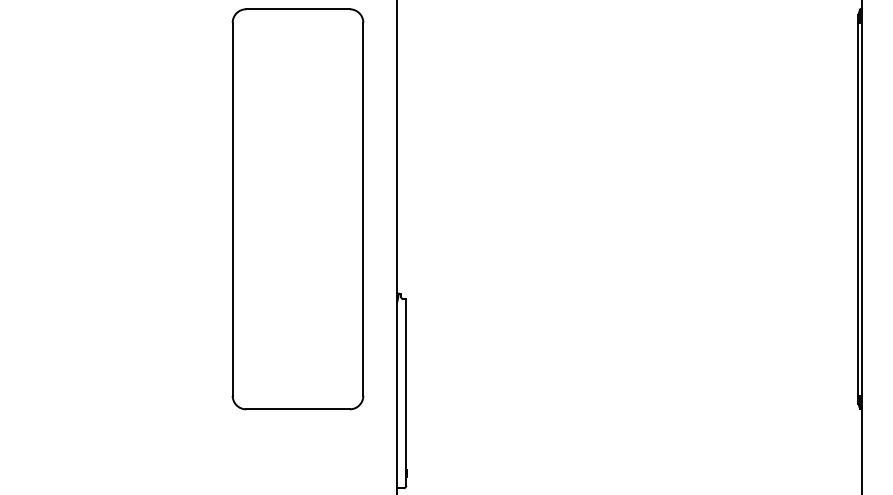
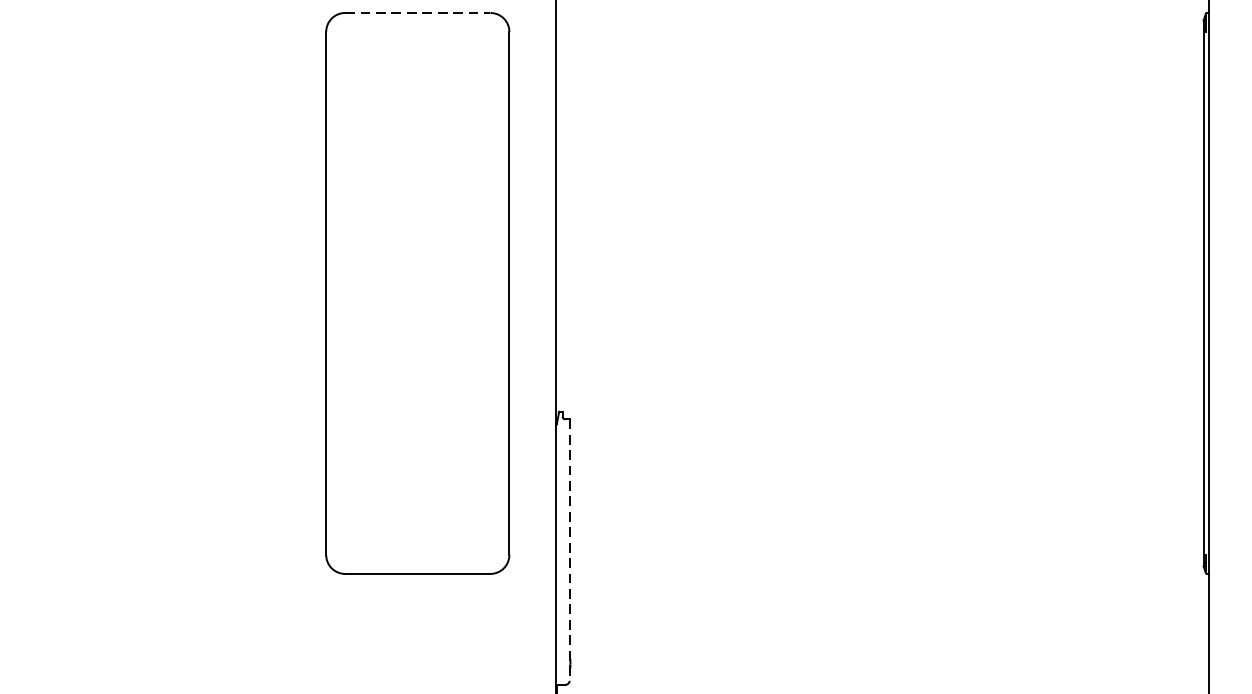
line: (298, 9) -> (418, 13), solid -> dashed
line: (406, 392) -> (569, 550), solid -> dashed

